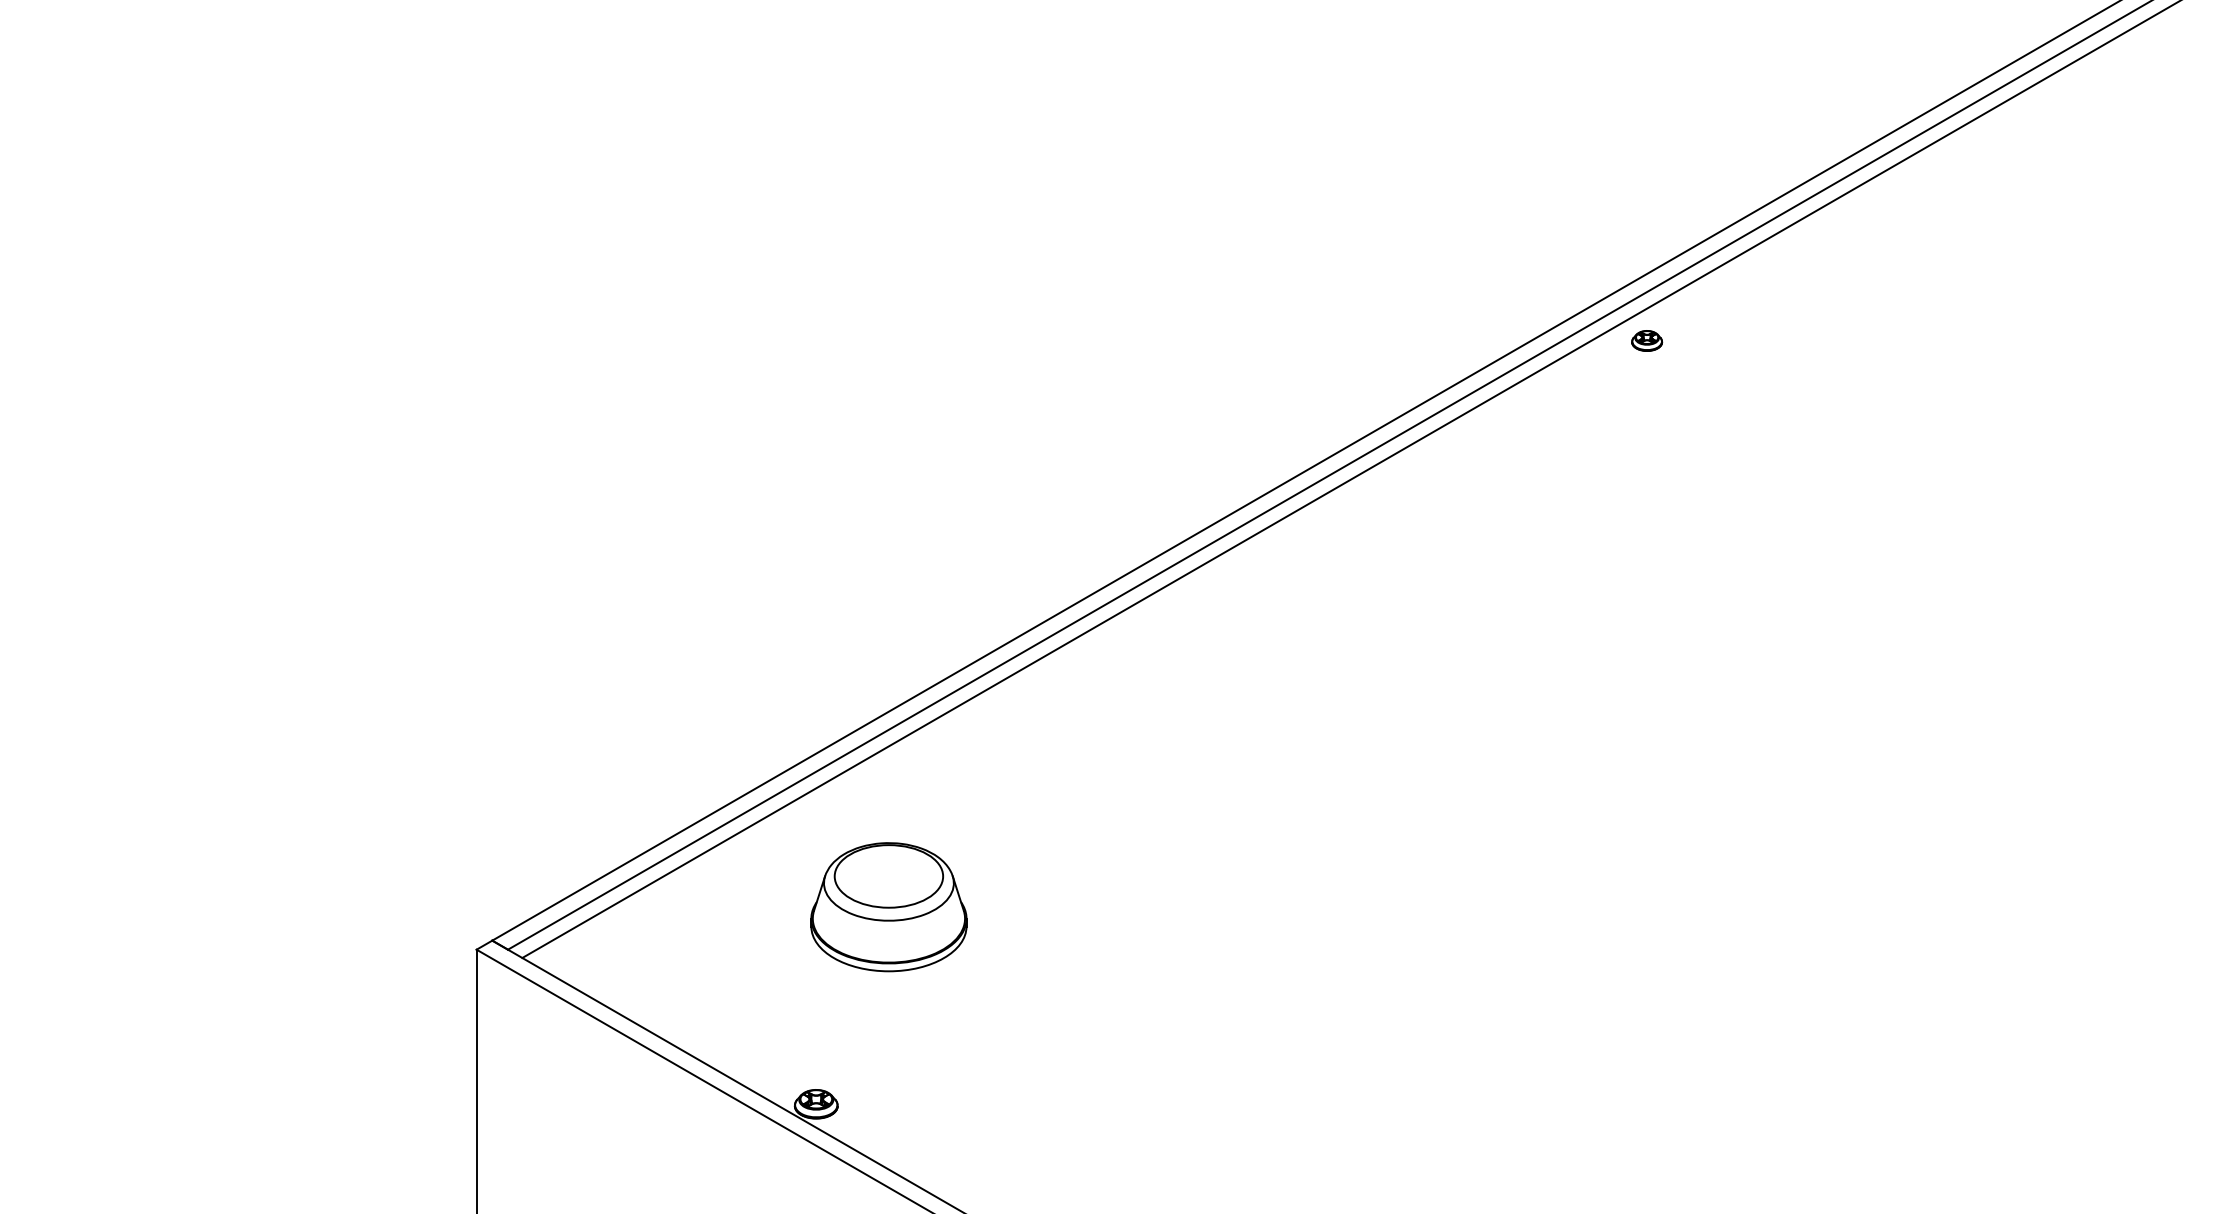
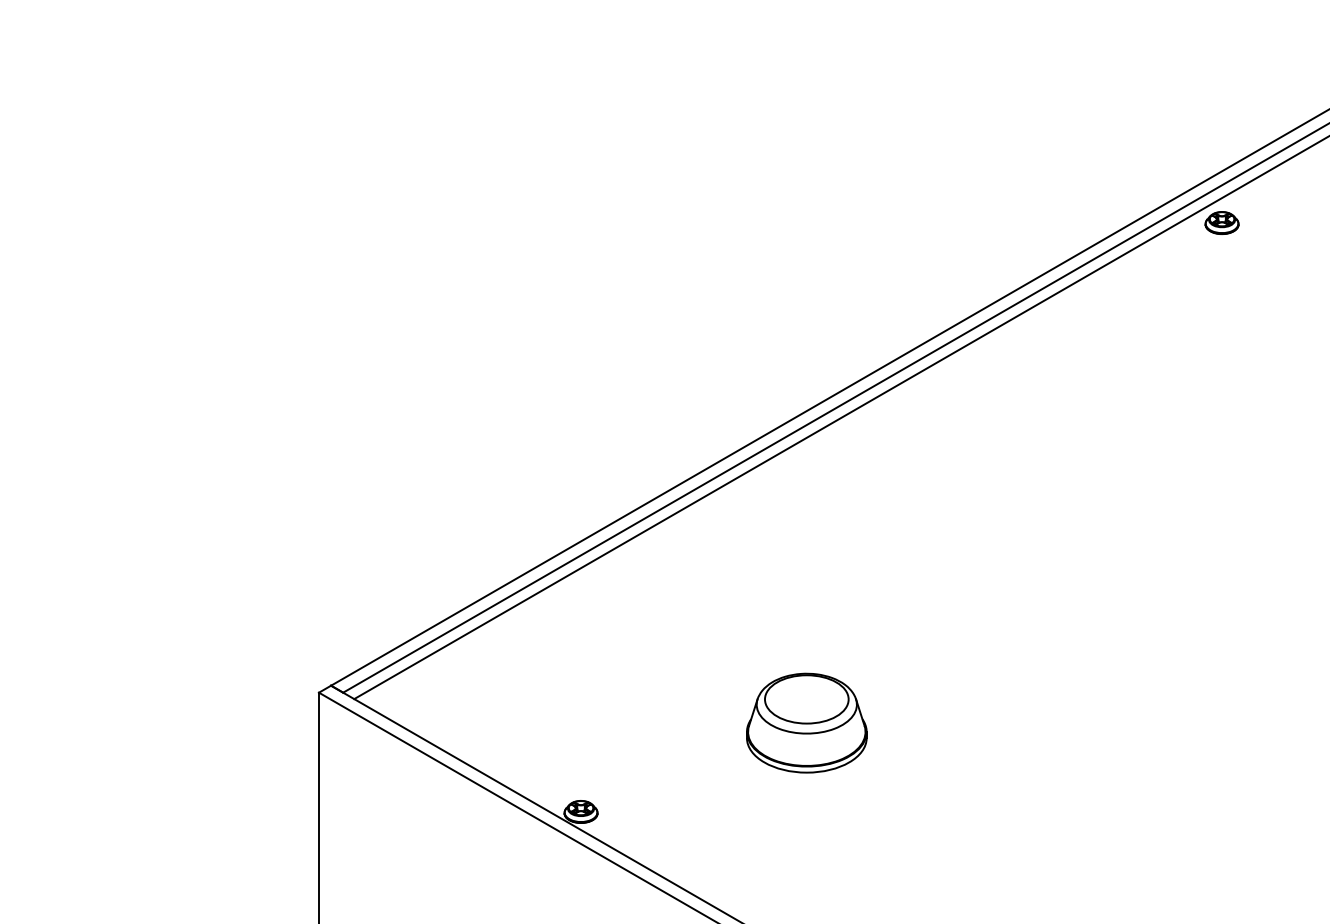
part: (1646, 340) -> (1221, 222), size x1.43
part: (888, 907) -> (806, 723), moved

